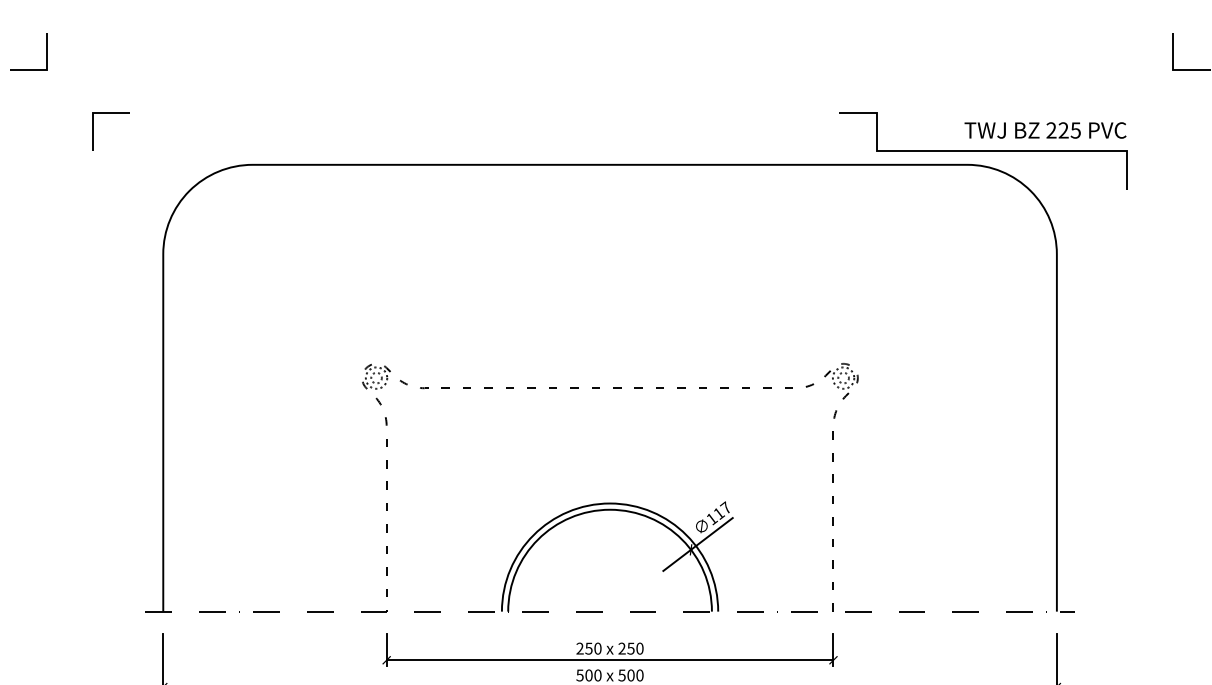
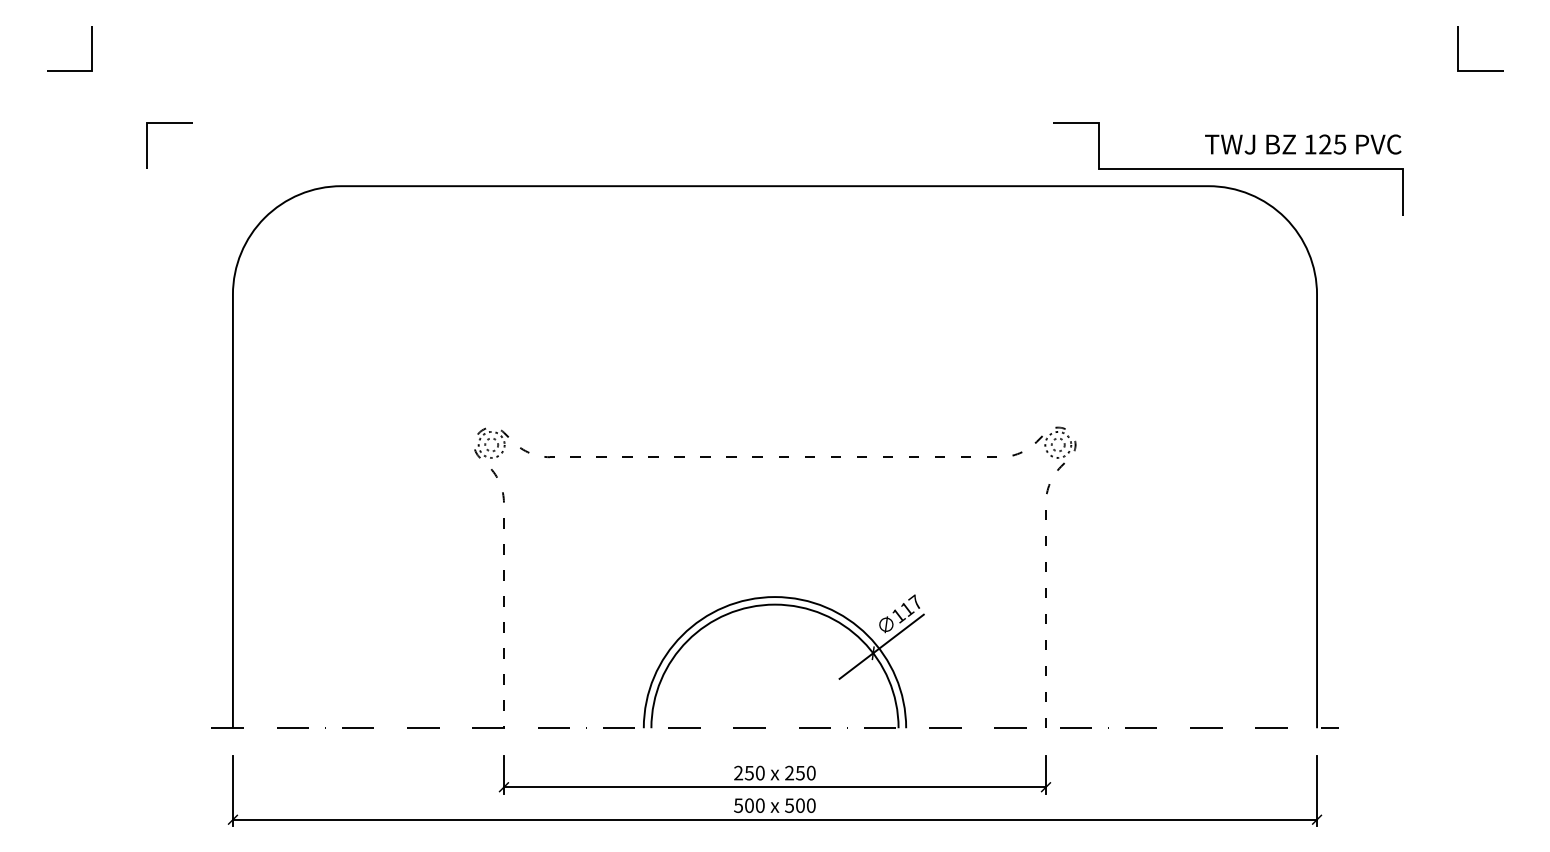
text: (1051, 130) -> (1310, 144), 225 -> 125

